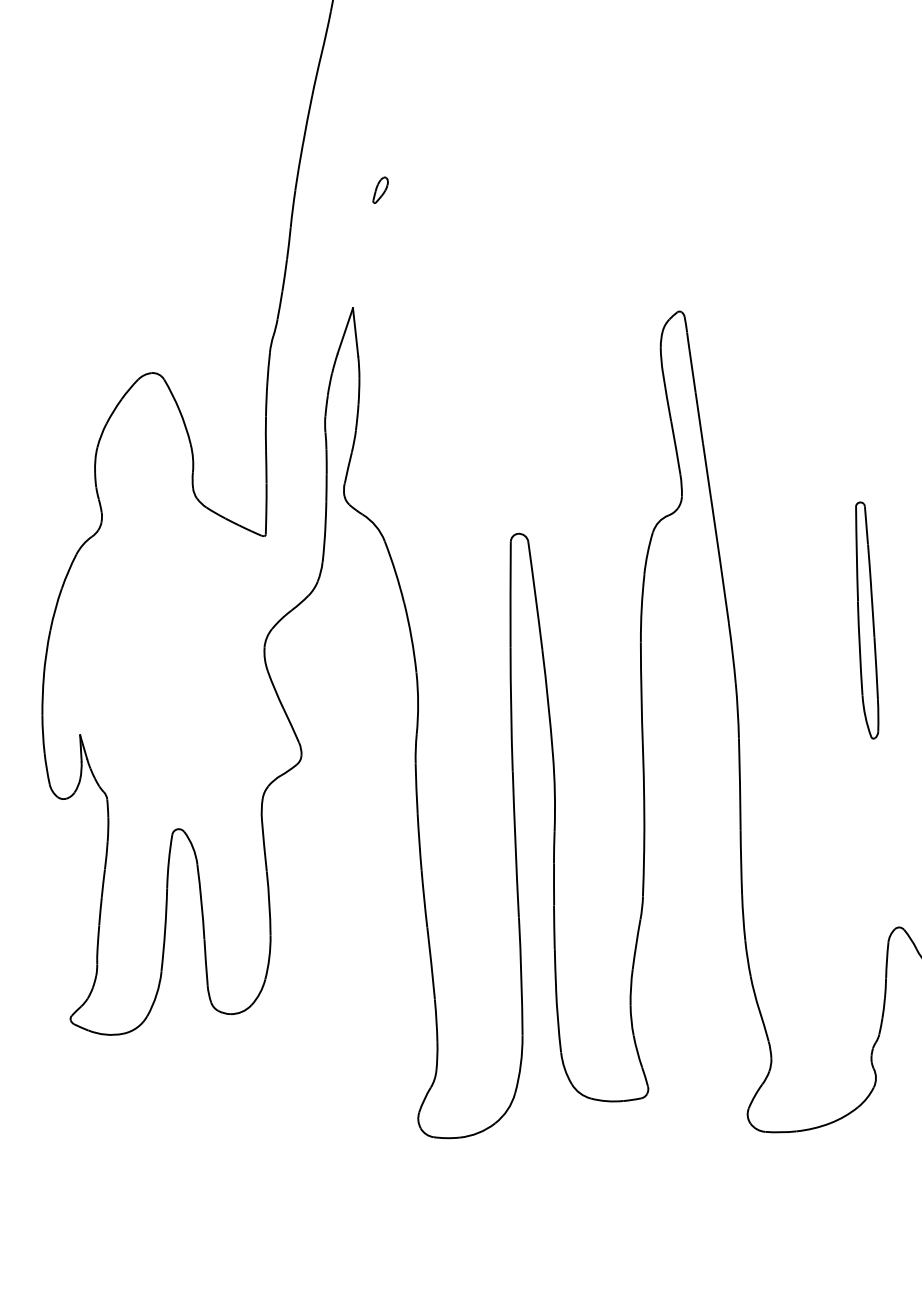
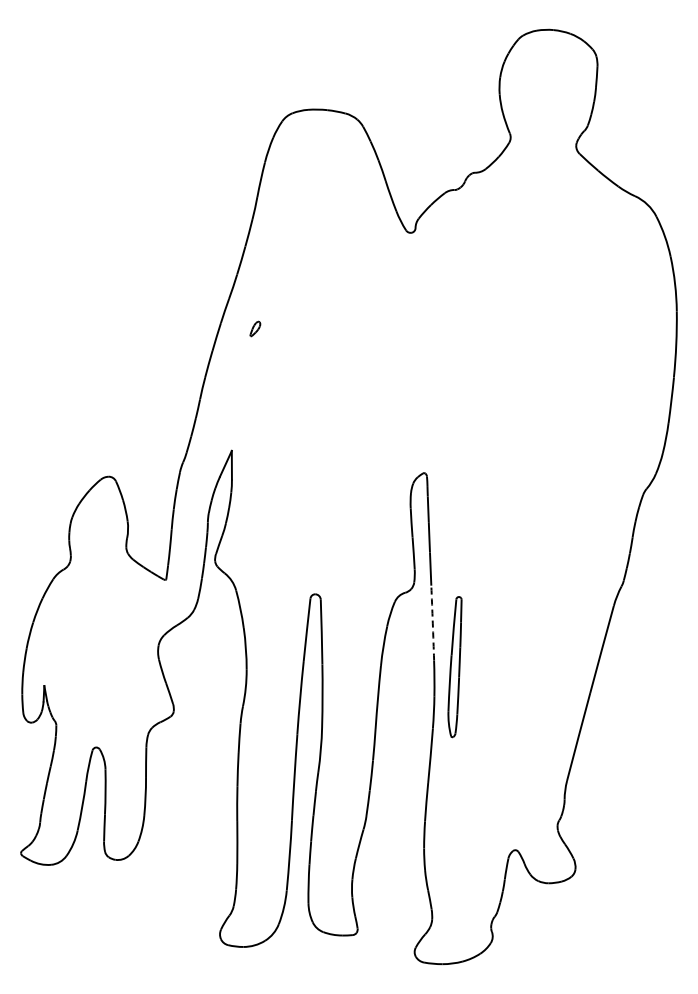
part: (380, 189) -> (255, 328), moved
arc: (719, 562) -> (432, 623), solid -> dashed
part: (864, 621) -> (454, 667), moved

